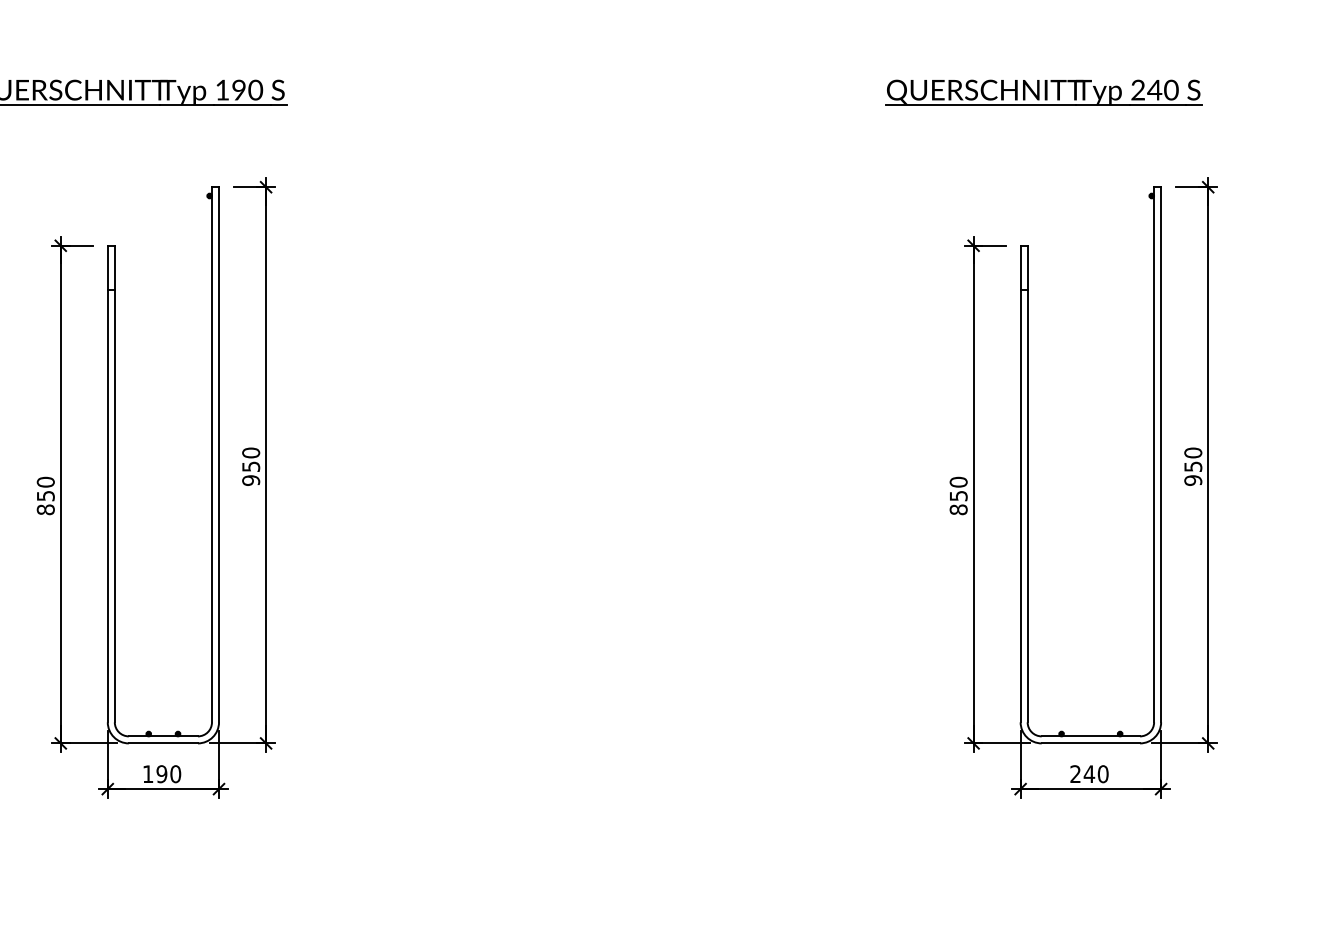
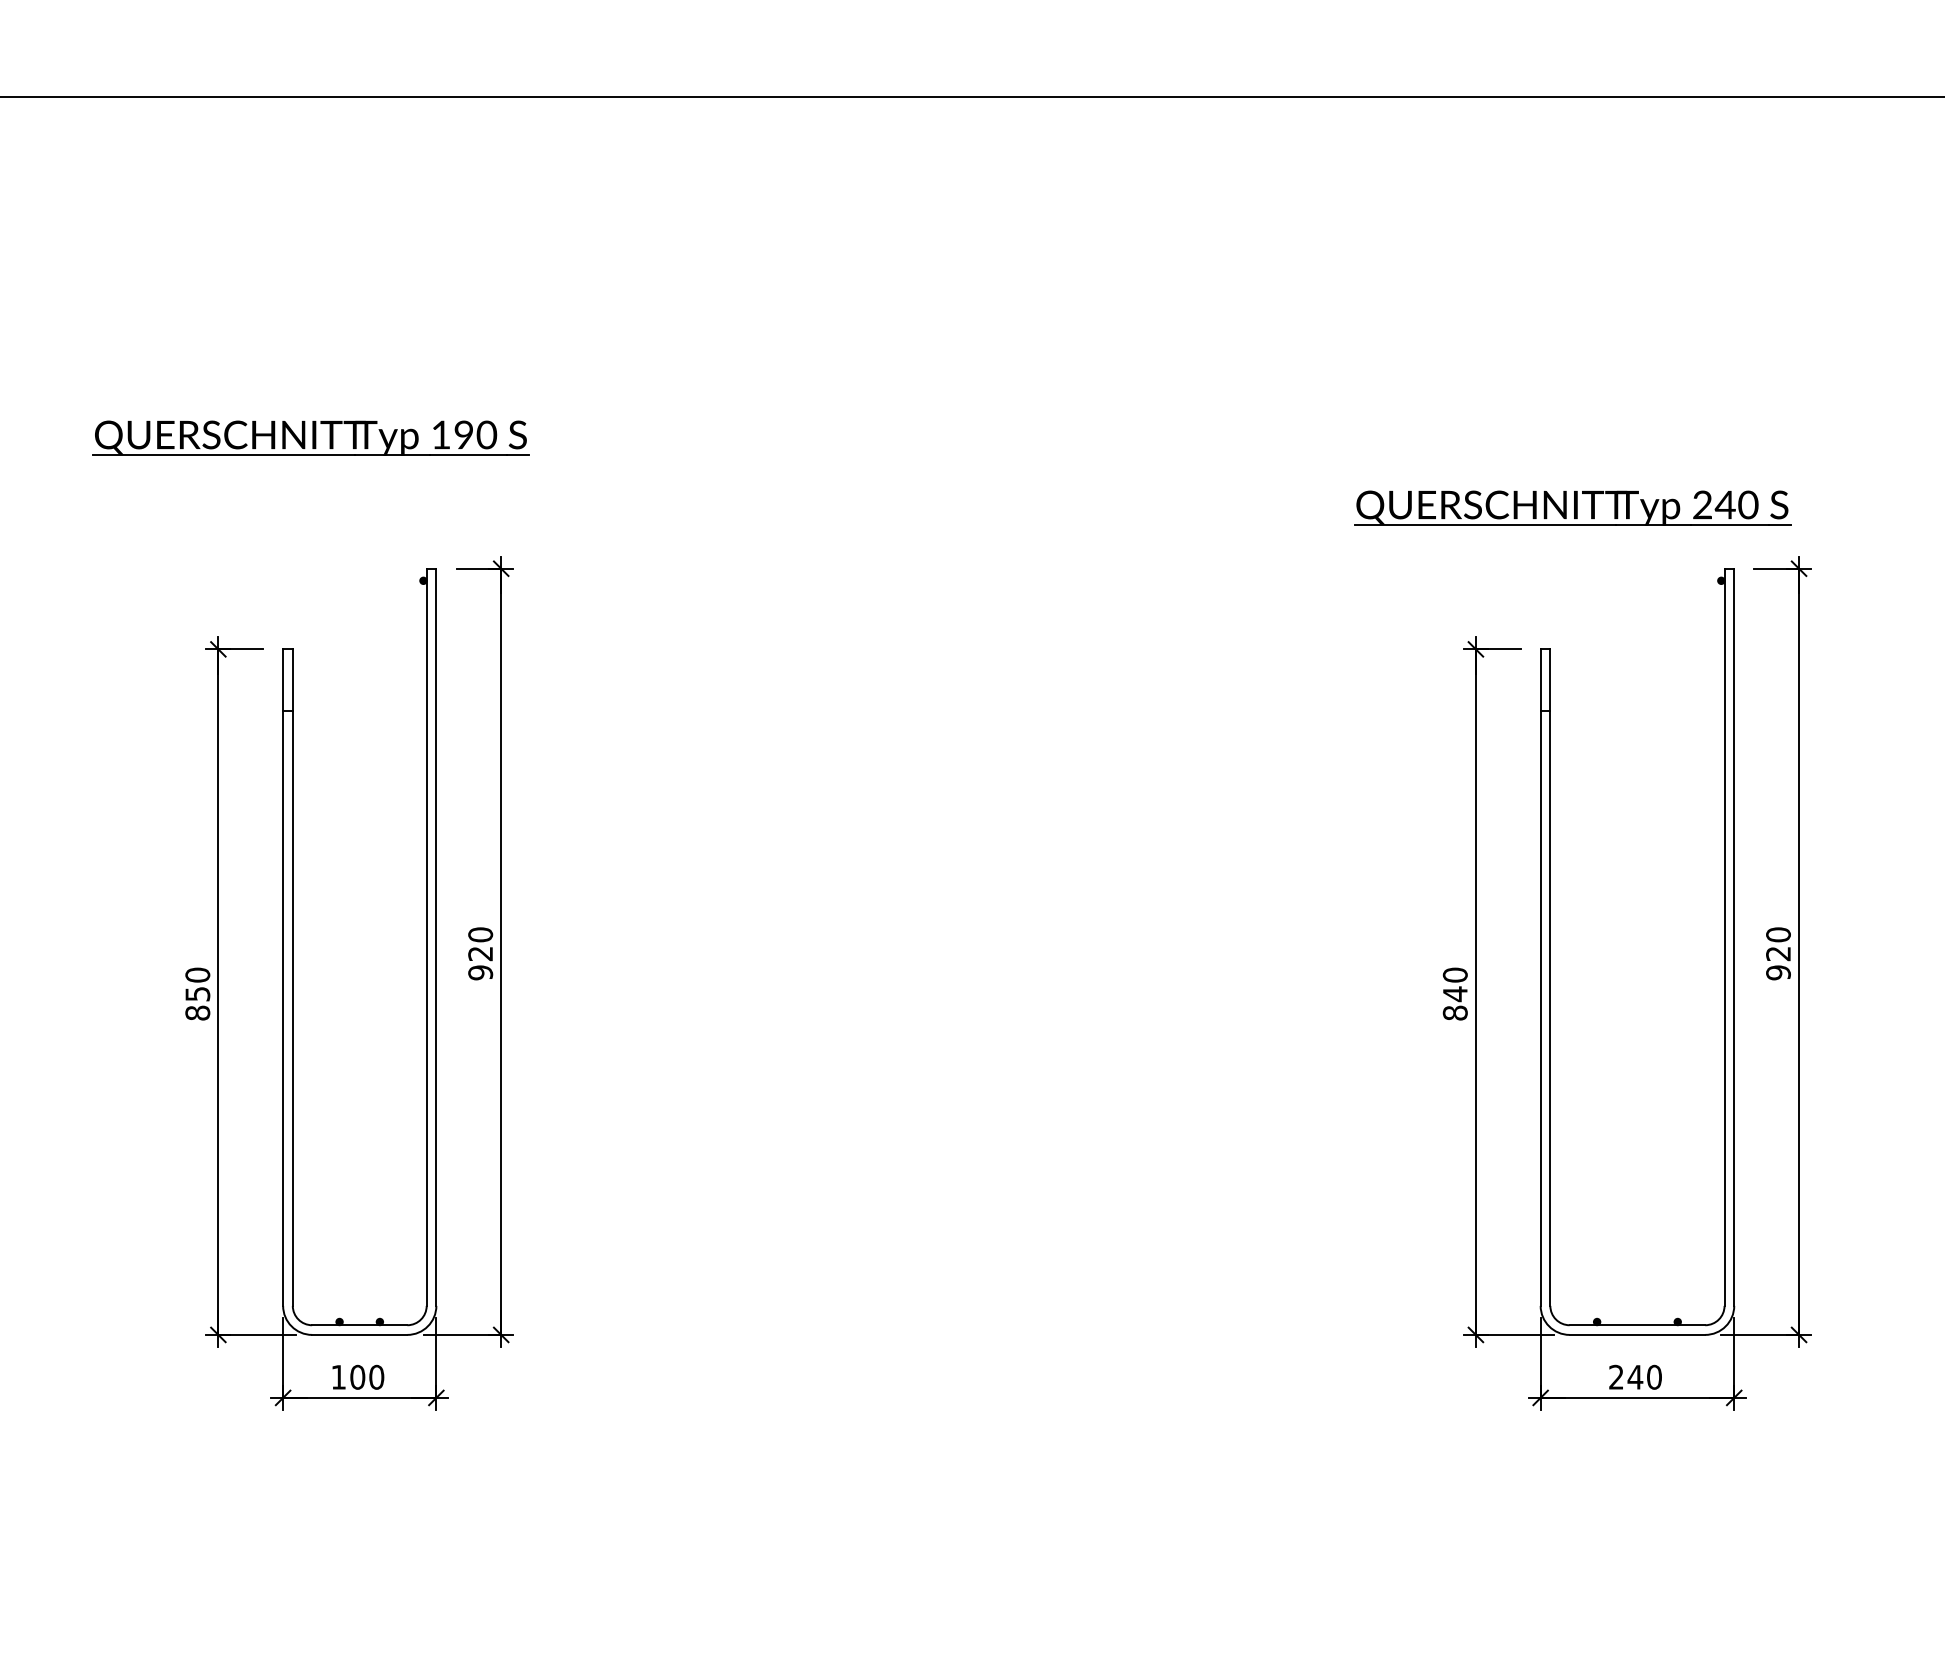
part: (1043, 91) -> (1572, 507), moved
text: (251, 467) -> (480, 954), 950 -> 920
text: (1193, 467) -> (1778, 954), 950 -> 920
text: (958, 496) -> (1455, 994), 850 -> 840
text: (161, 774) -> (357, 1377), 190 -> 100

